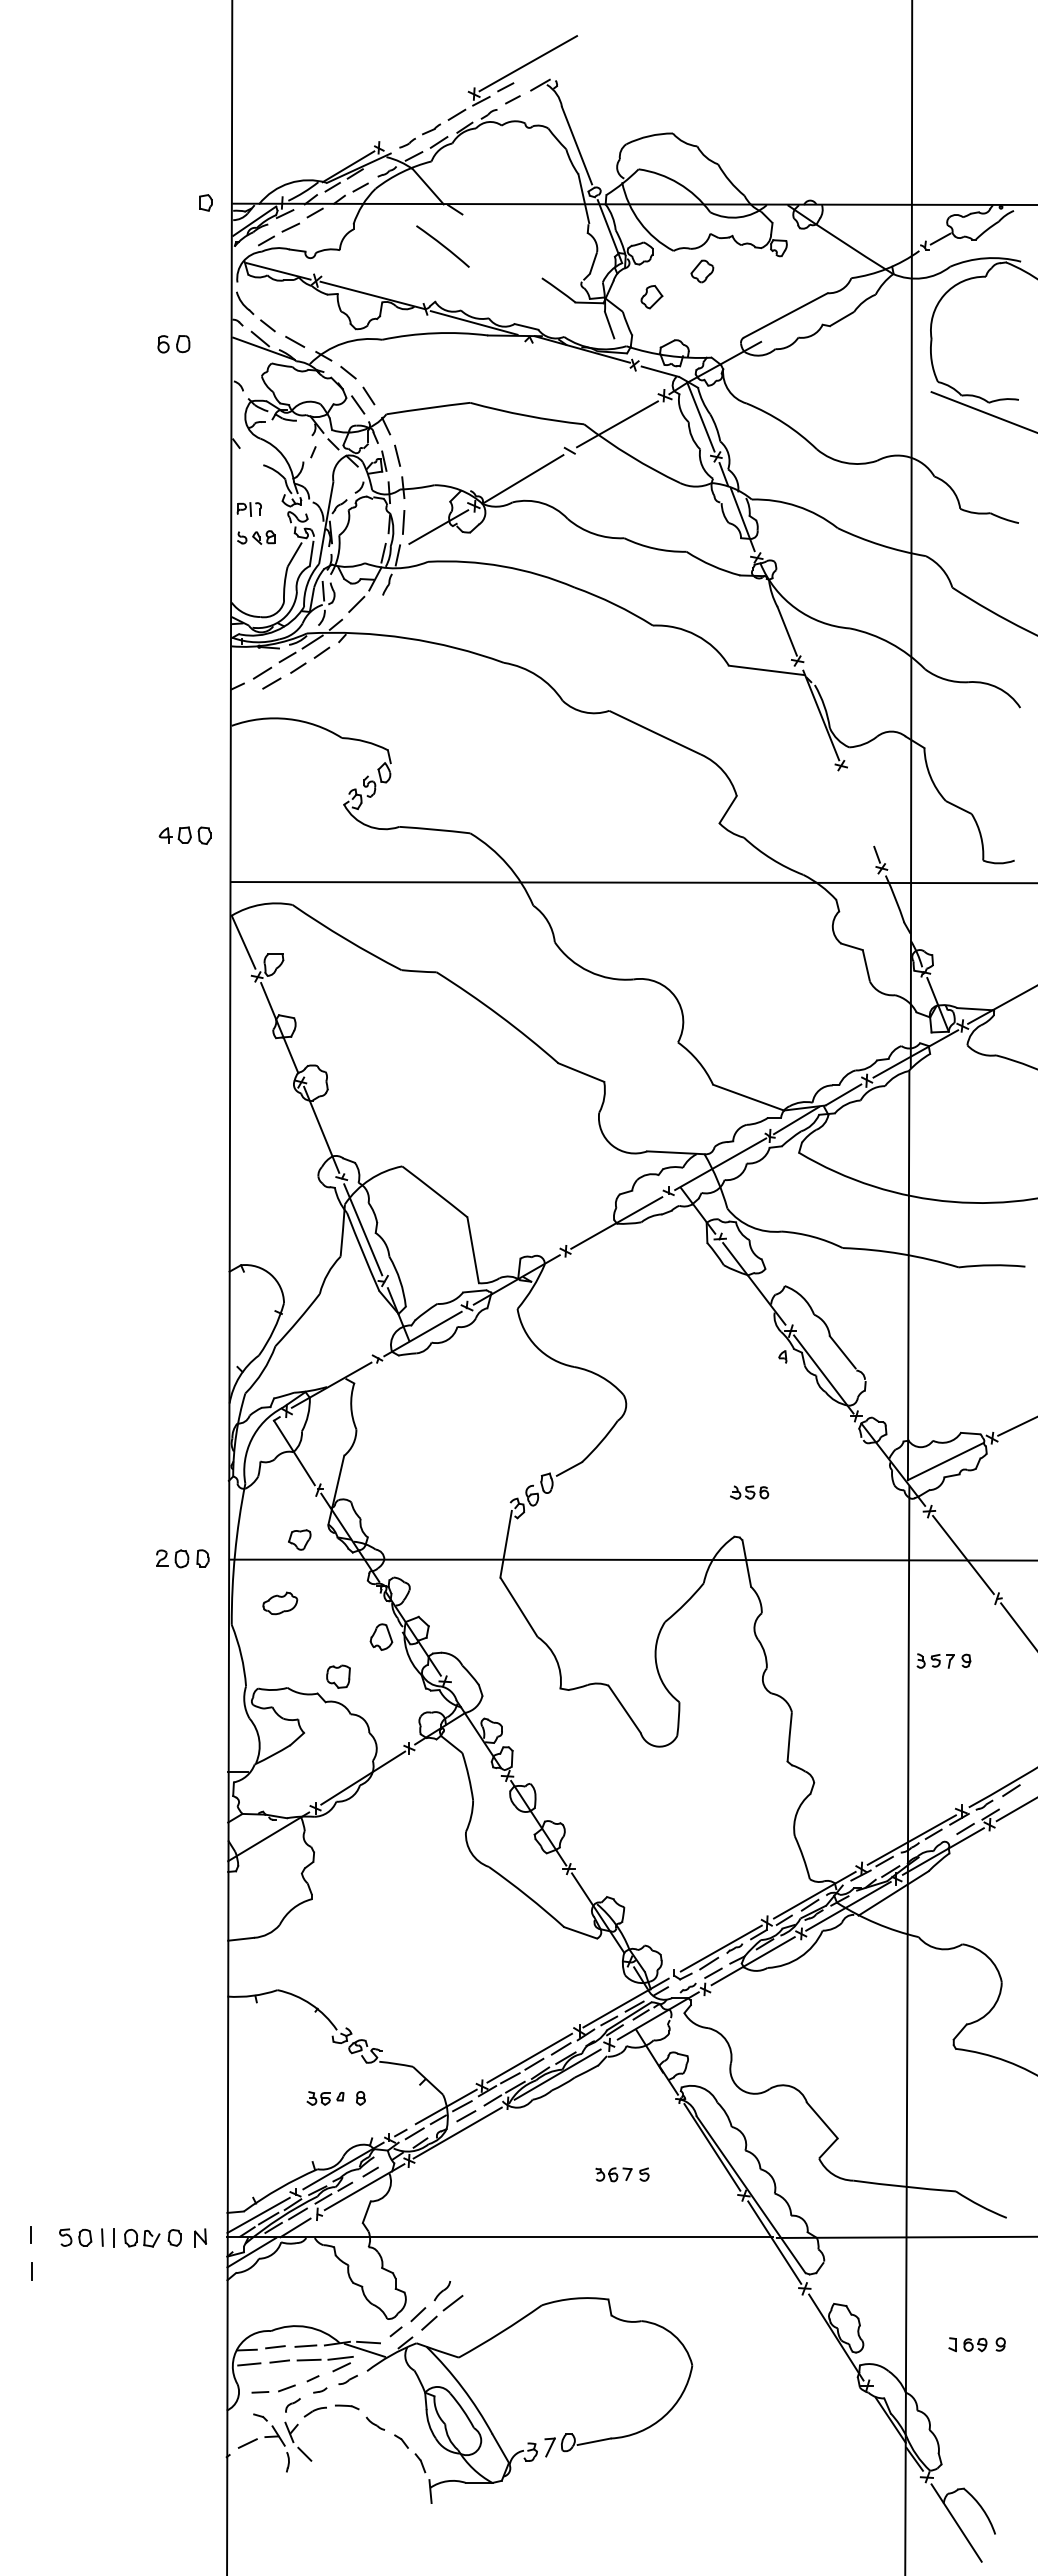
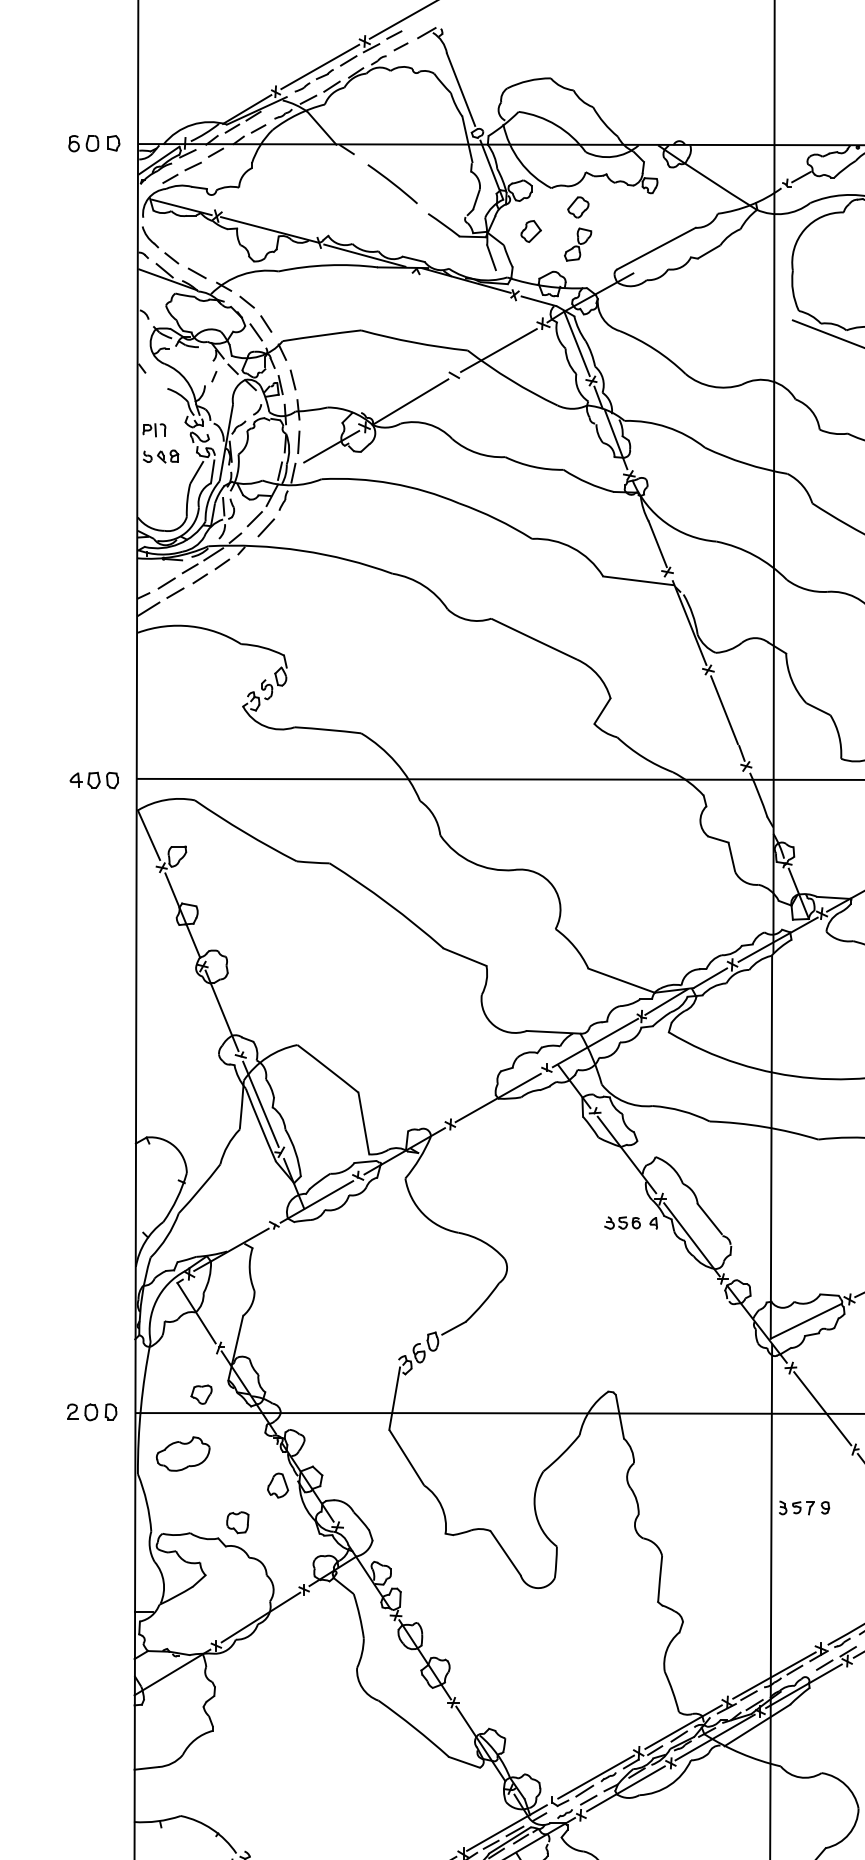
line: (426, 120) -> (320, 66), added
arc: (442, 246) -> (392, 184), moved
part: (701, 311) -> (577, 244), added
part: (173, 344) -> (83, 143), moved
line: (368, 613) -> (265, 527), added
line: (242, 700) -> (147, 609), added
line: (858, 808) -> (724, 710), added
part: (184, 835) -> (93, 780), moved
part: (749, 1492) -> (622, 1222), moved
part: (280, 1603) -> (183, 1454), size x1.67

